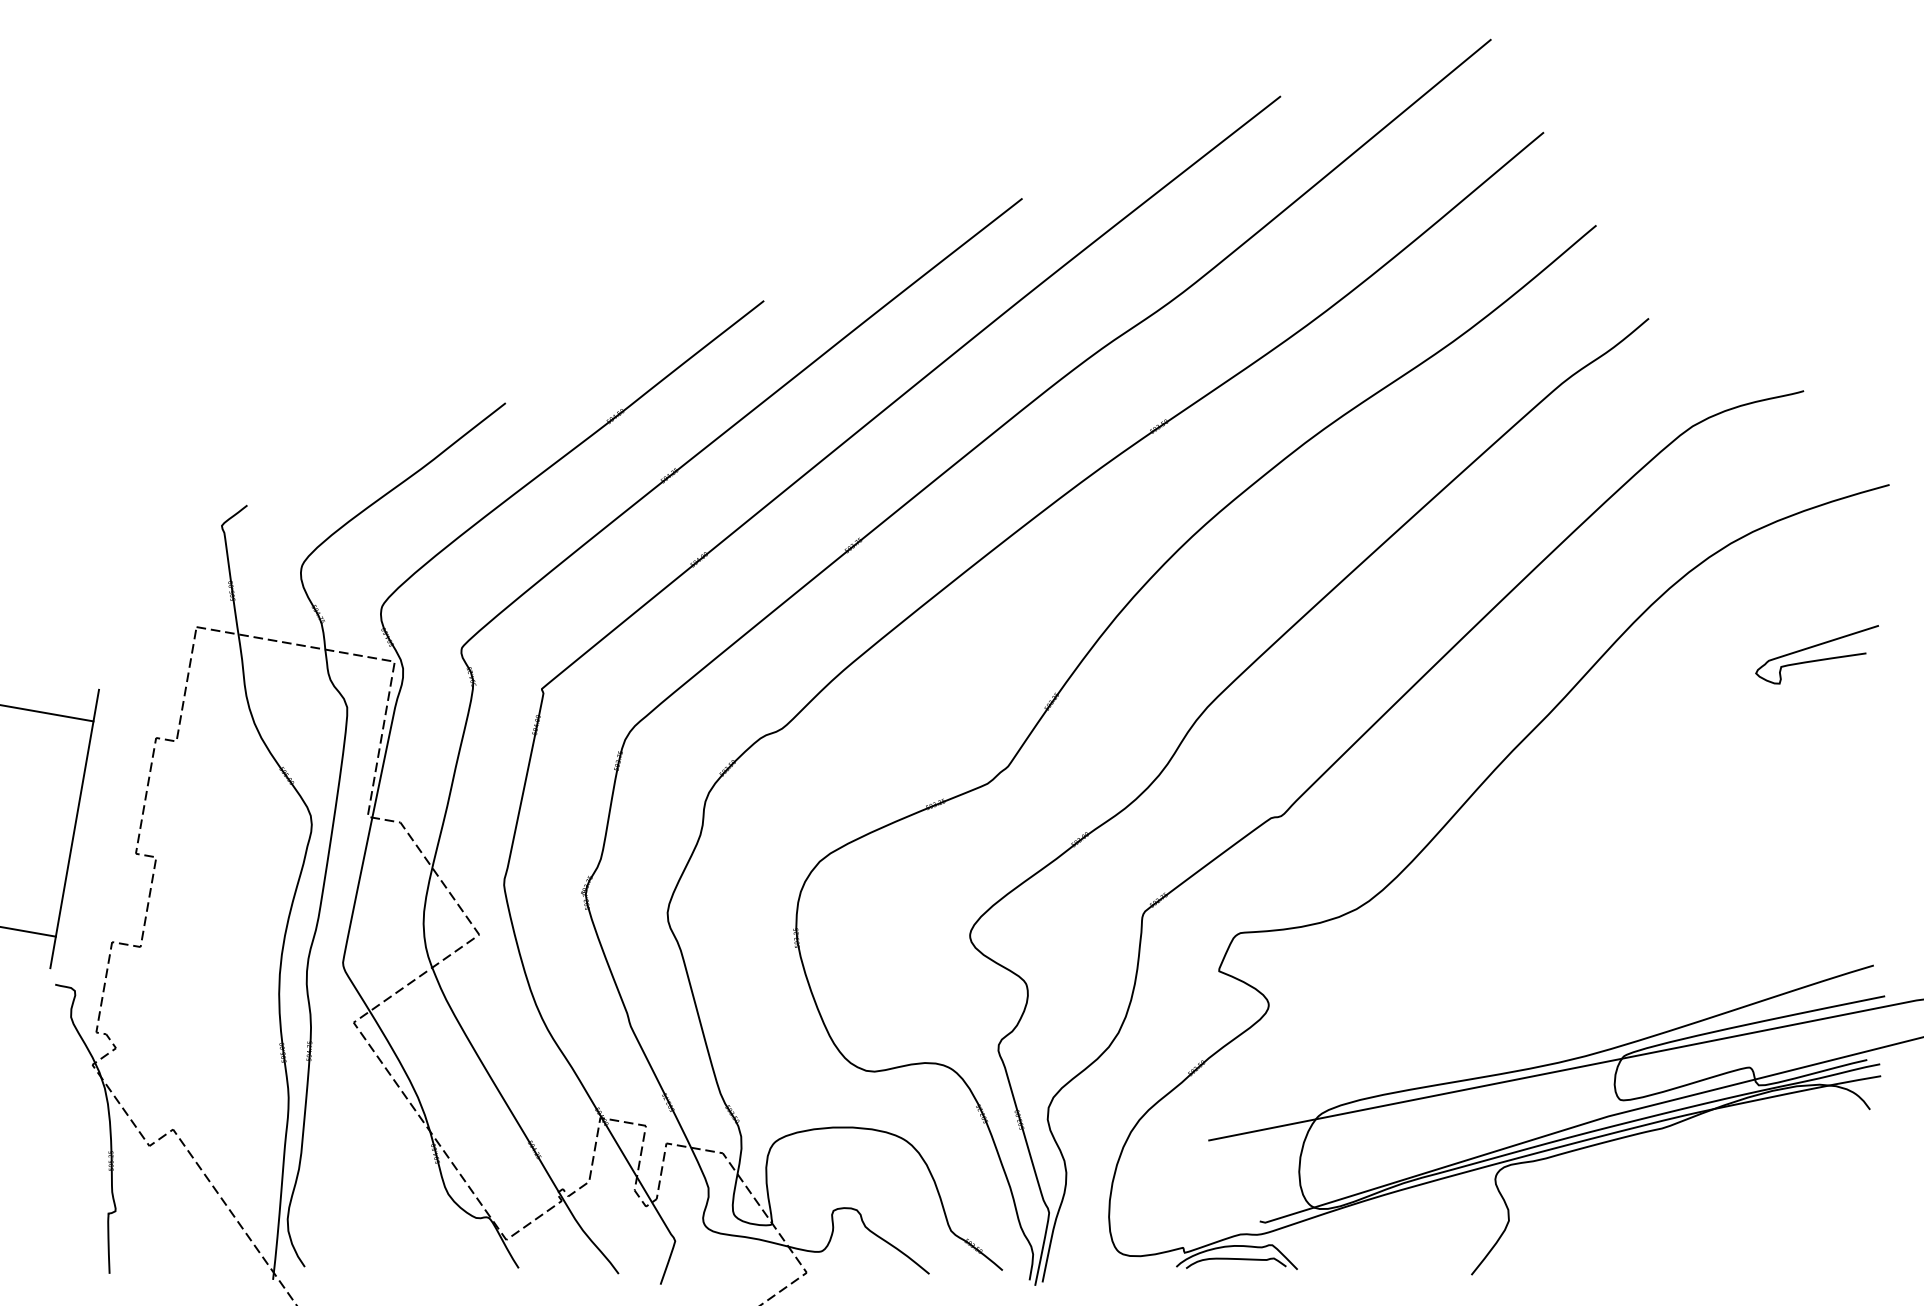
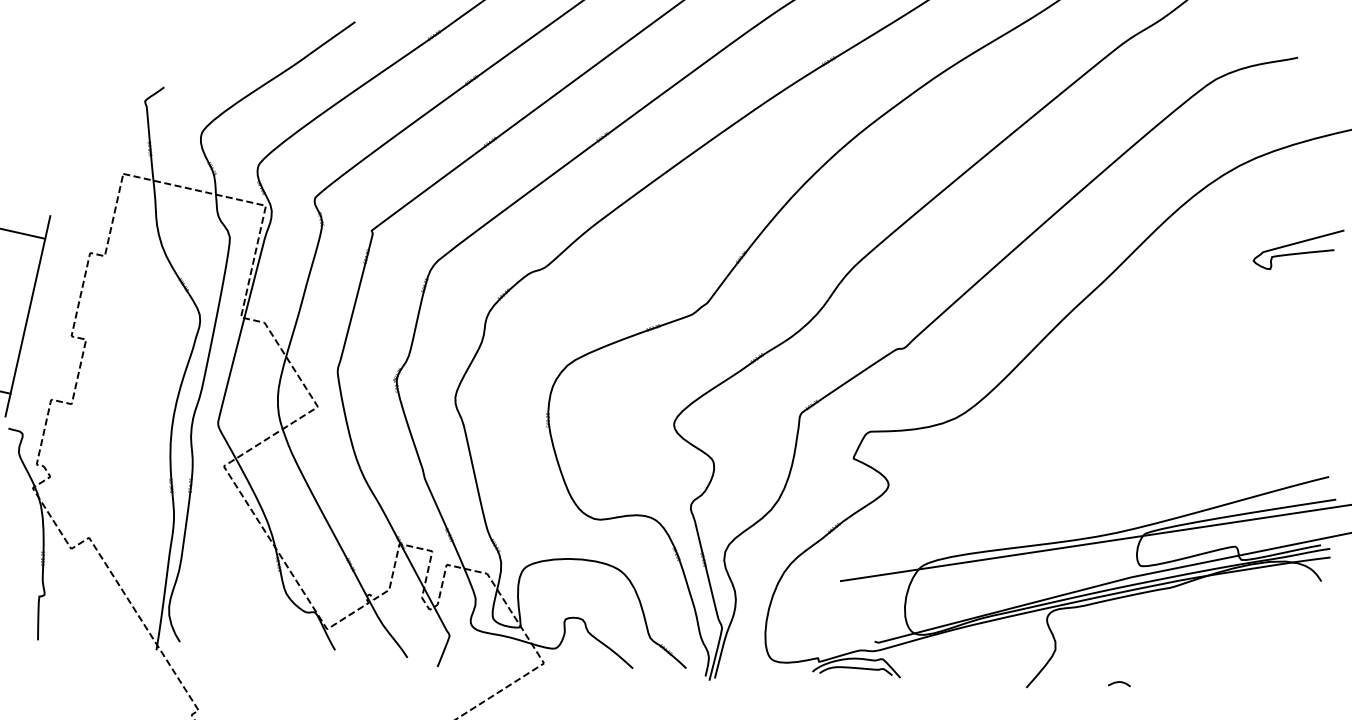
curve: (1597, 1262) -> (1118, 683), added

